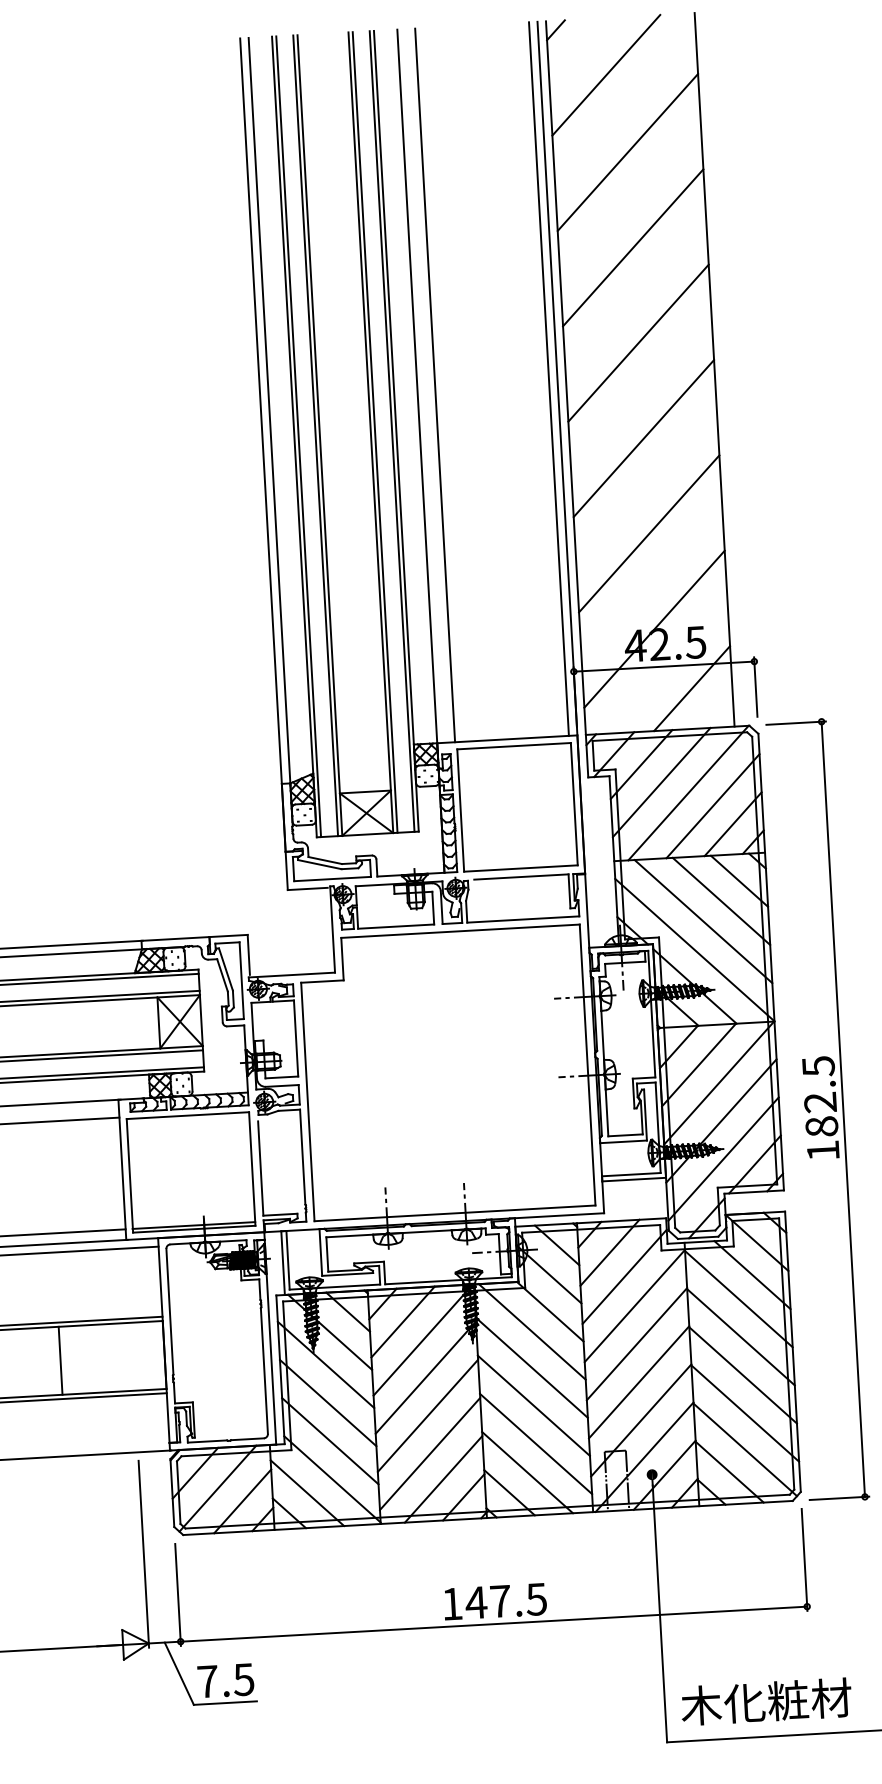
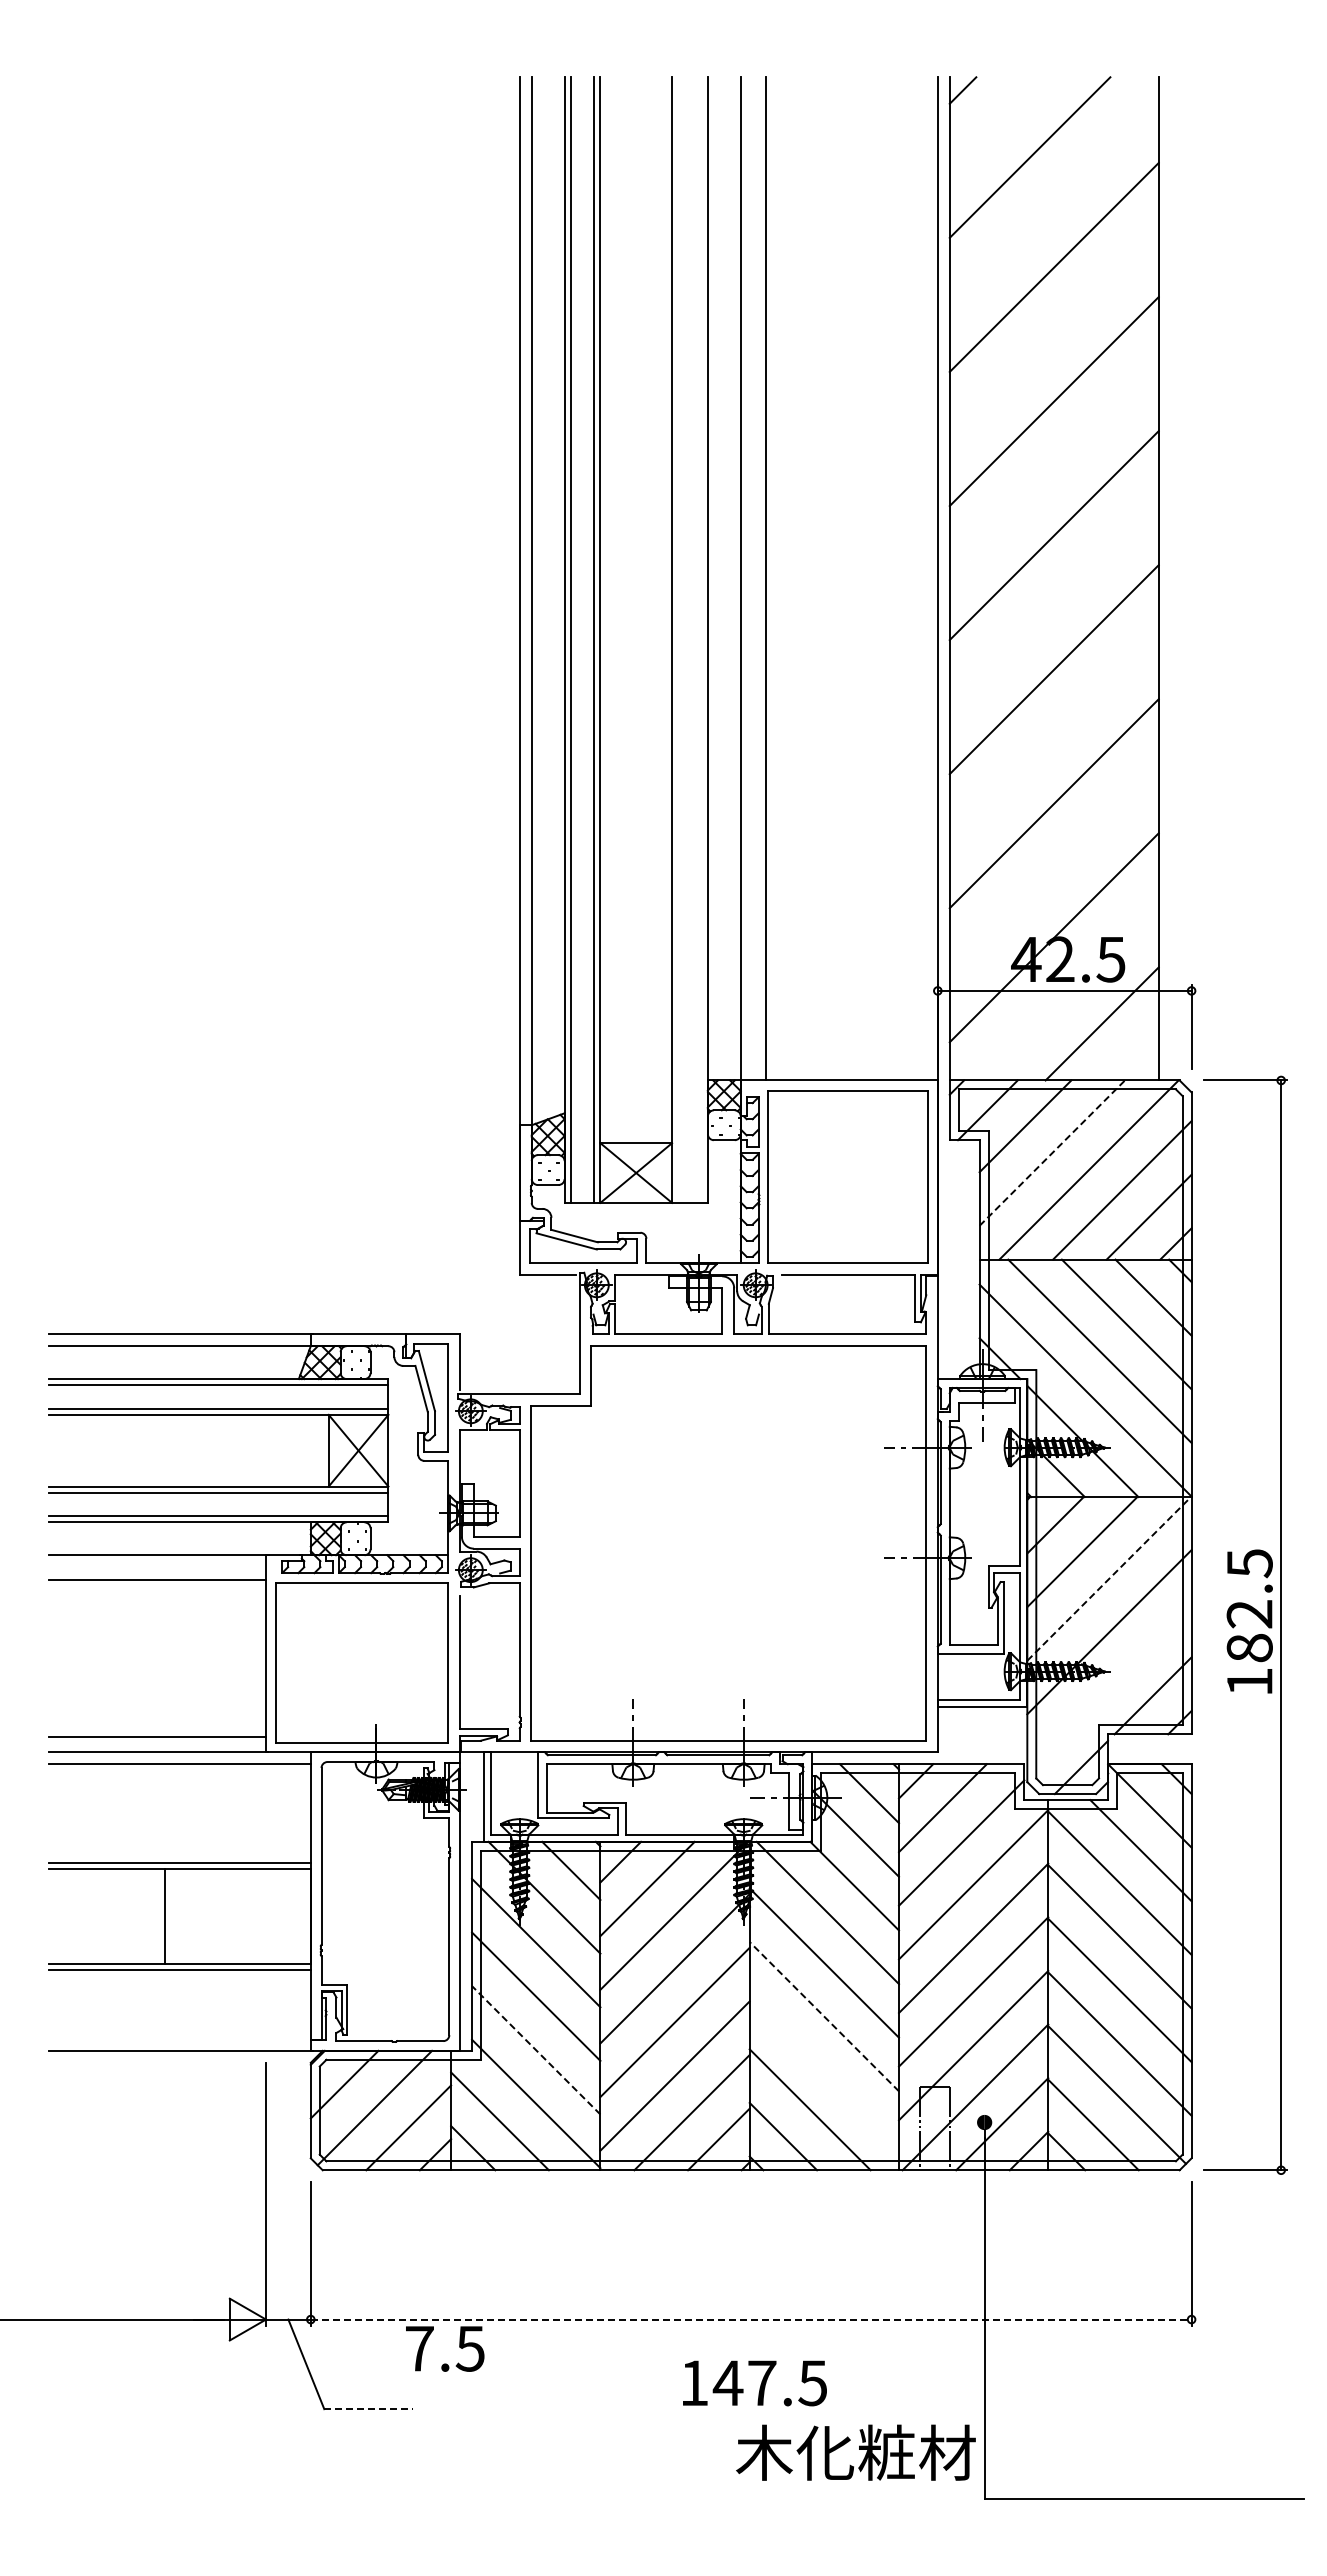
line: (548, 378) -> (925, 578), removed
line: (391, 431) -> (701, 639), removed
line: (375, 432) -> (678, 639), removed
line: (661, 782) -> (1052, 1153), solid -> dashed
line: (719, 1082) -> (1109, 1578), solid -> dashed
line: (723, 1158) -> (1109, 1685), removed
line: (193, 1225) -> (361, 1737), removed
line: (534, 1405) -> (824, 2016), solid -> dashed
line: (330, 1441) -> (536, 2050), solid -> dashed
line: (536, 1443) -> (824, 2069), removed
text: (495, 1601) -> (754, 2383), moved
line: (494, 1624) -> (751, 2319), solid -> dashed
text: (226, 1680) -> (445, 2348), moved
text: (766, 1701) -> (855, 2452), moved
line: (226, 1703) -> (369, 2409), solid -> dashed

